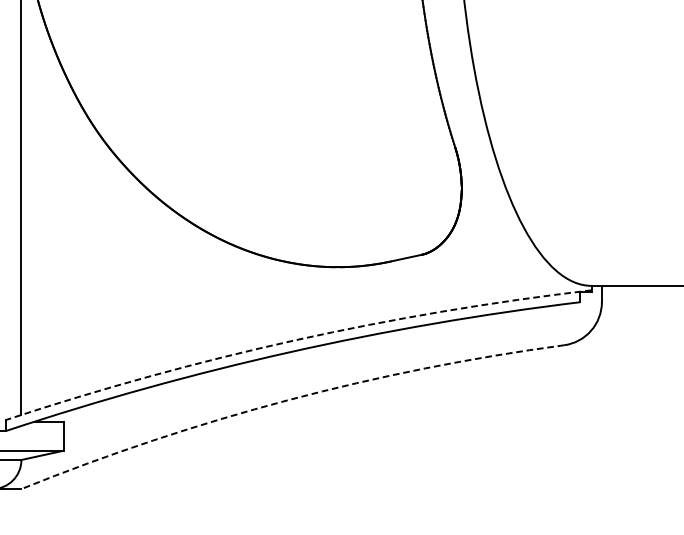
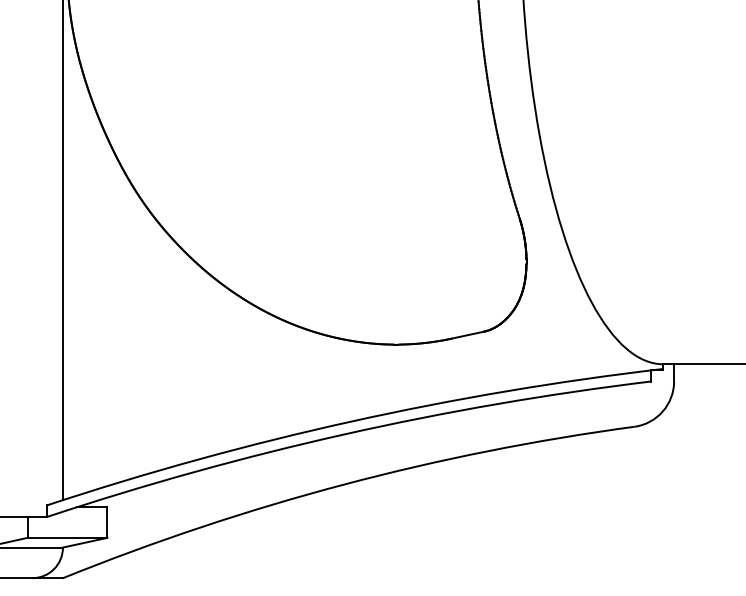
arc: (295, 340) -> (351, 421), dashed -> solid
arc: (287, 400) -> (343, 484), dashed -> solid

